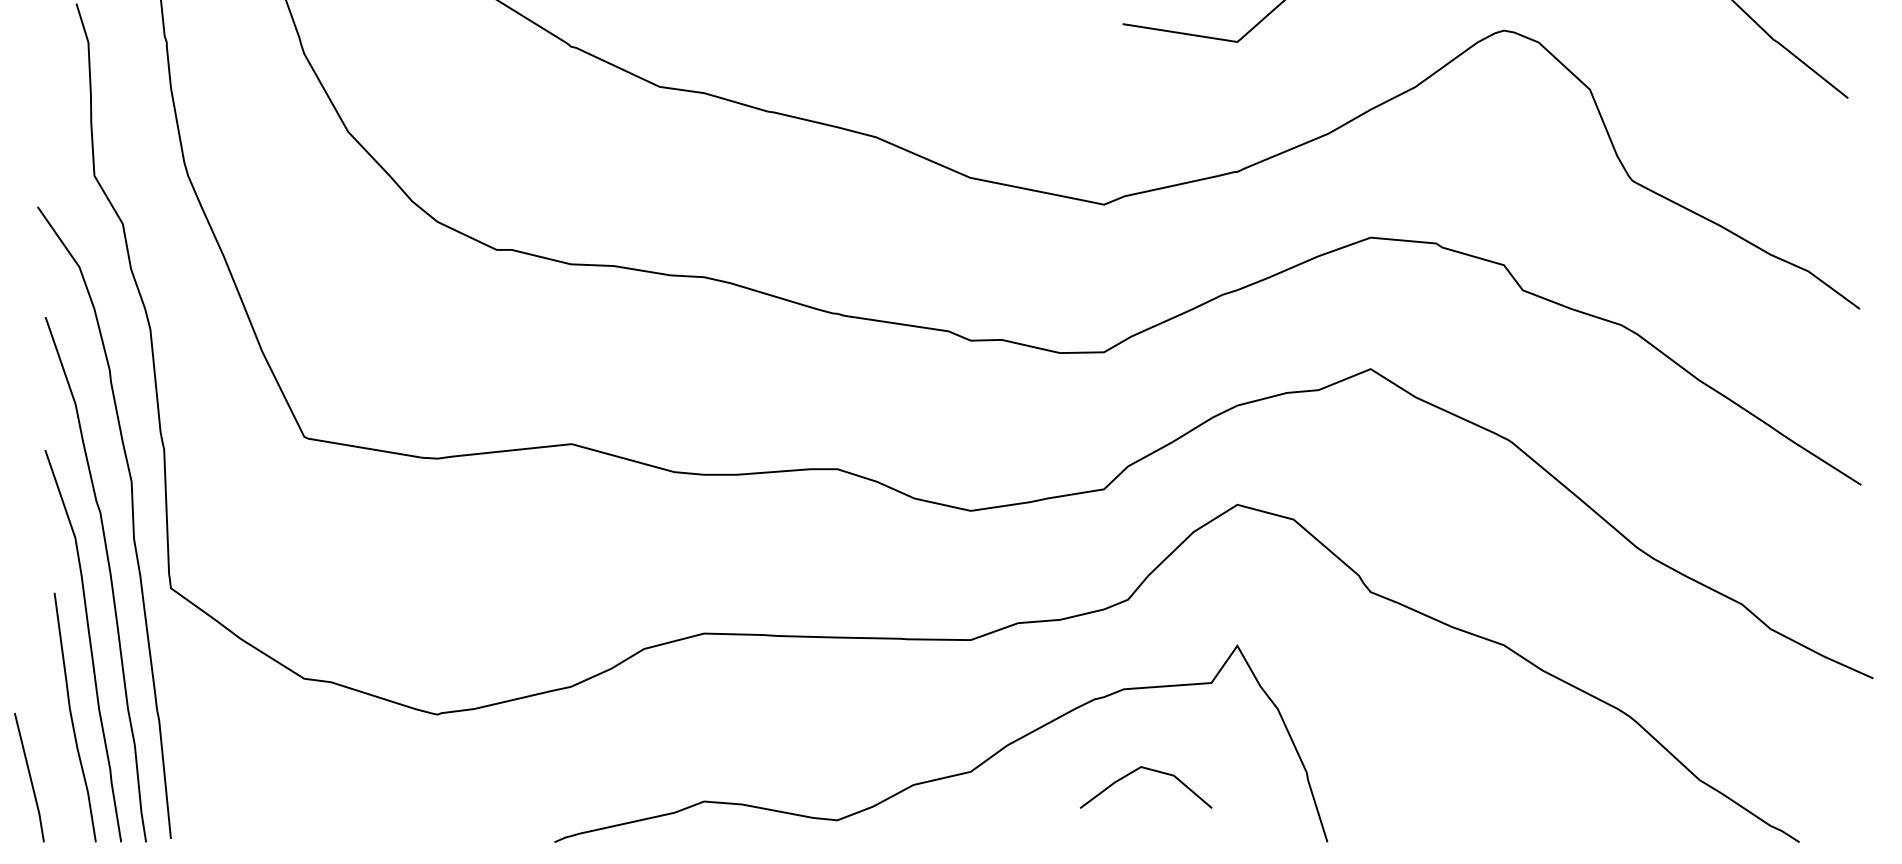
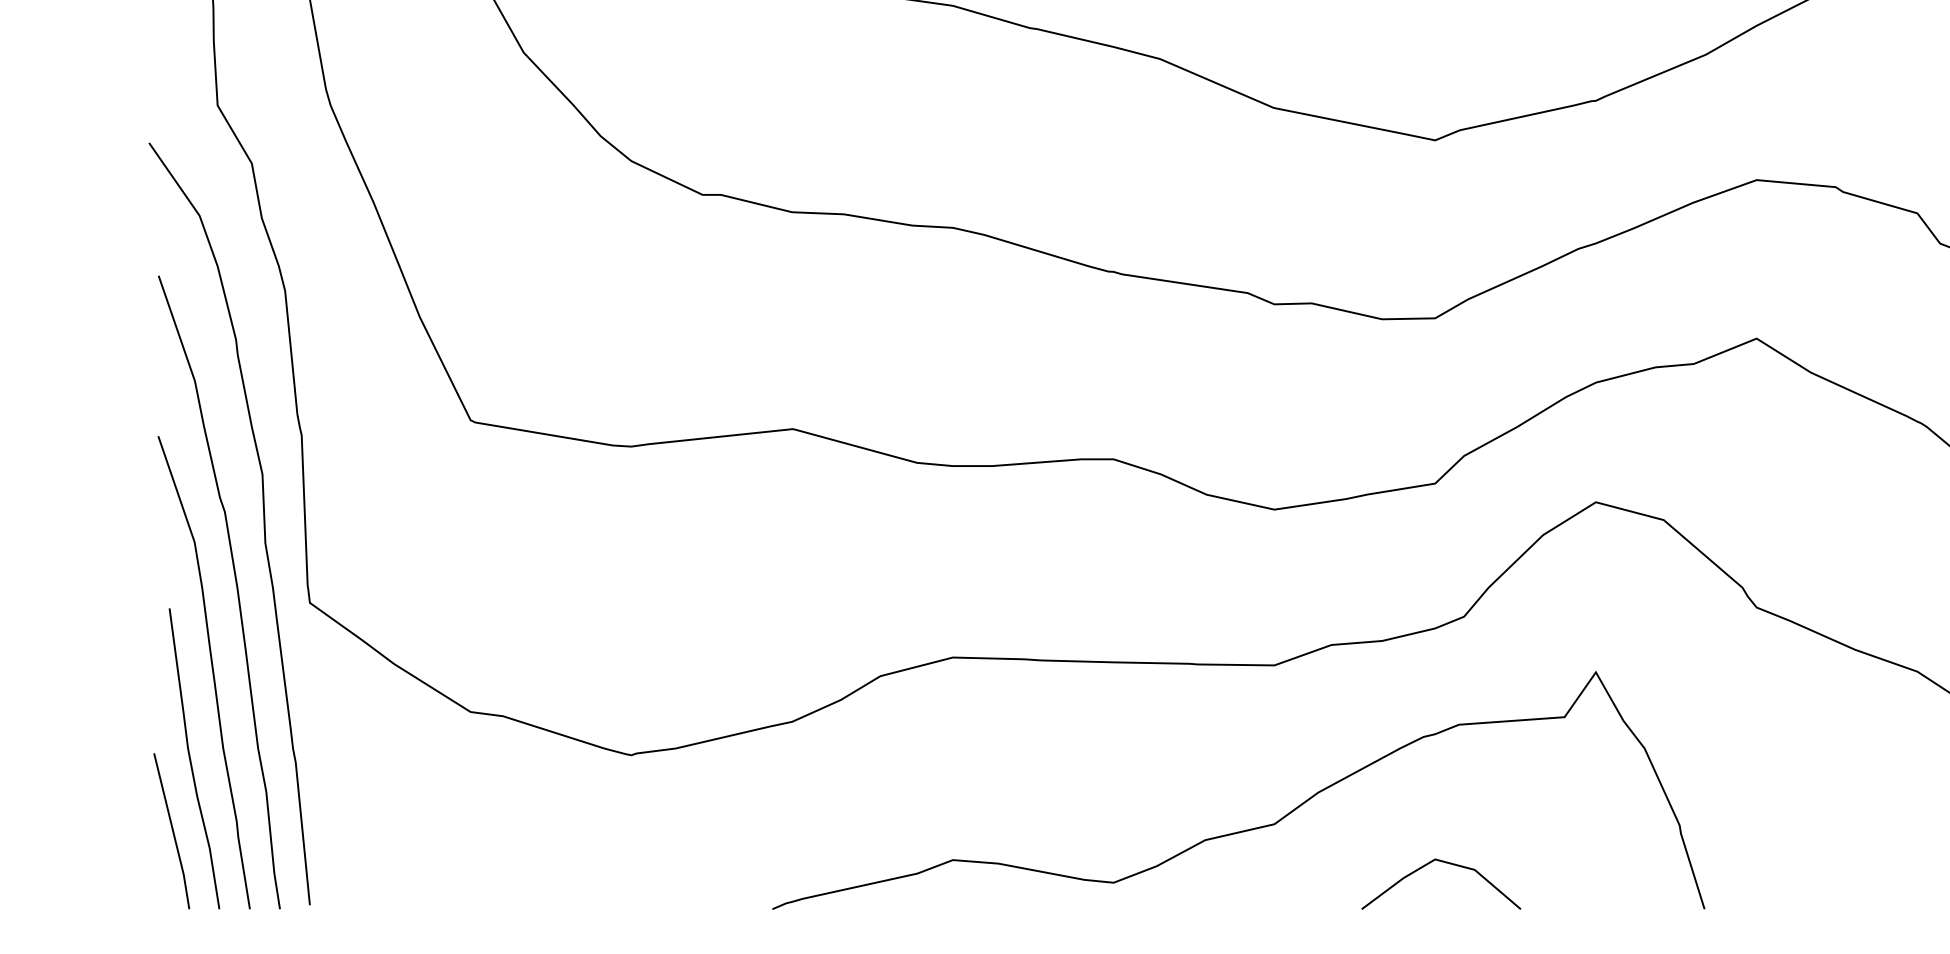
line: (1149, 770) -> (1445, 863), moved
line: (29, 777) -> (171, 831), moved

